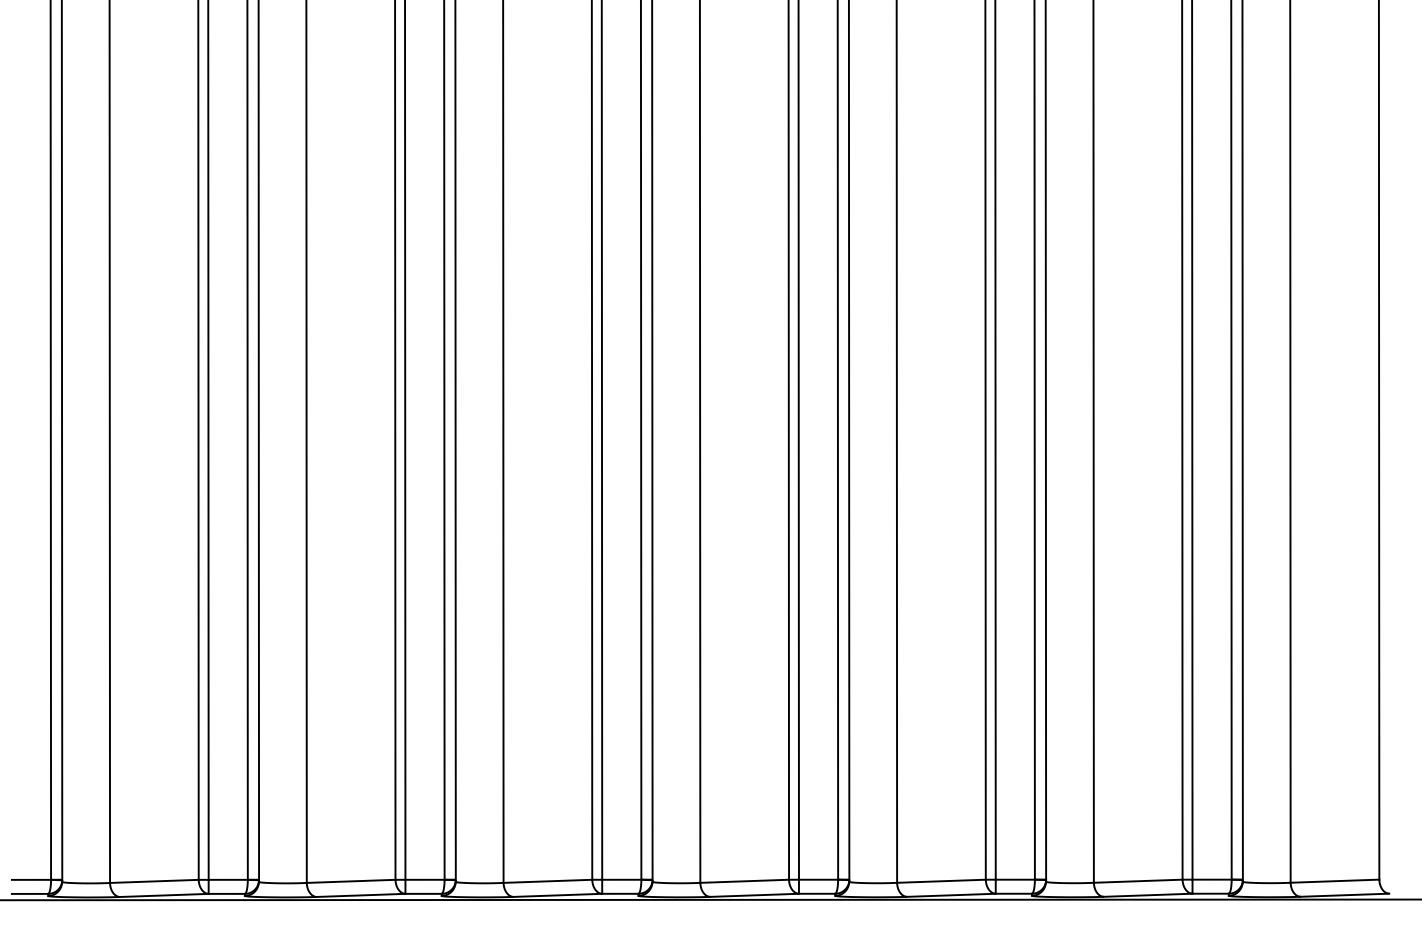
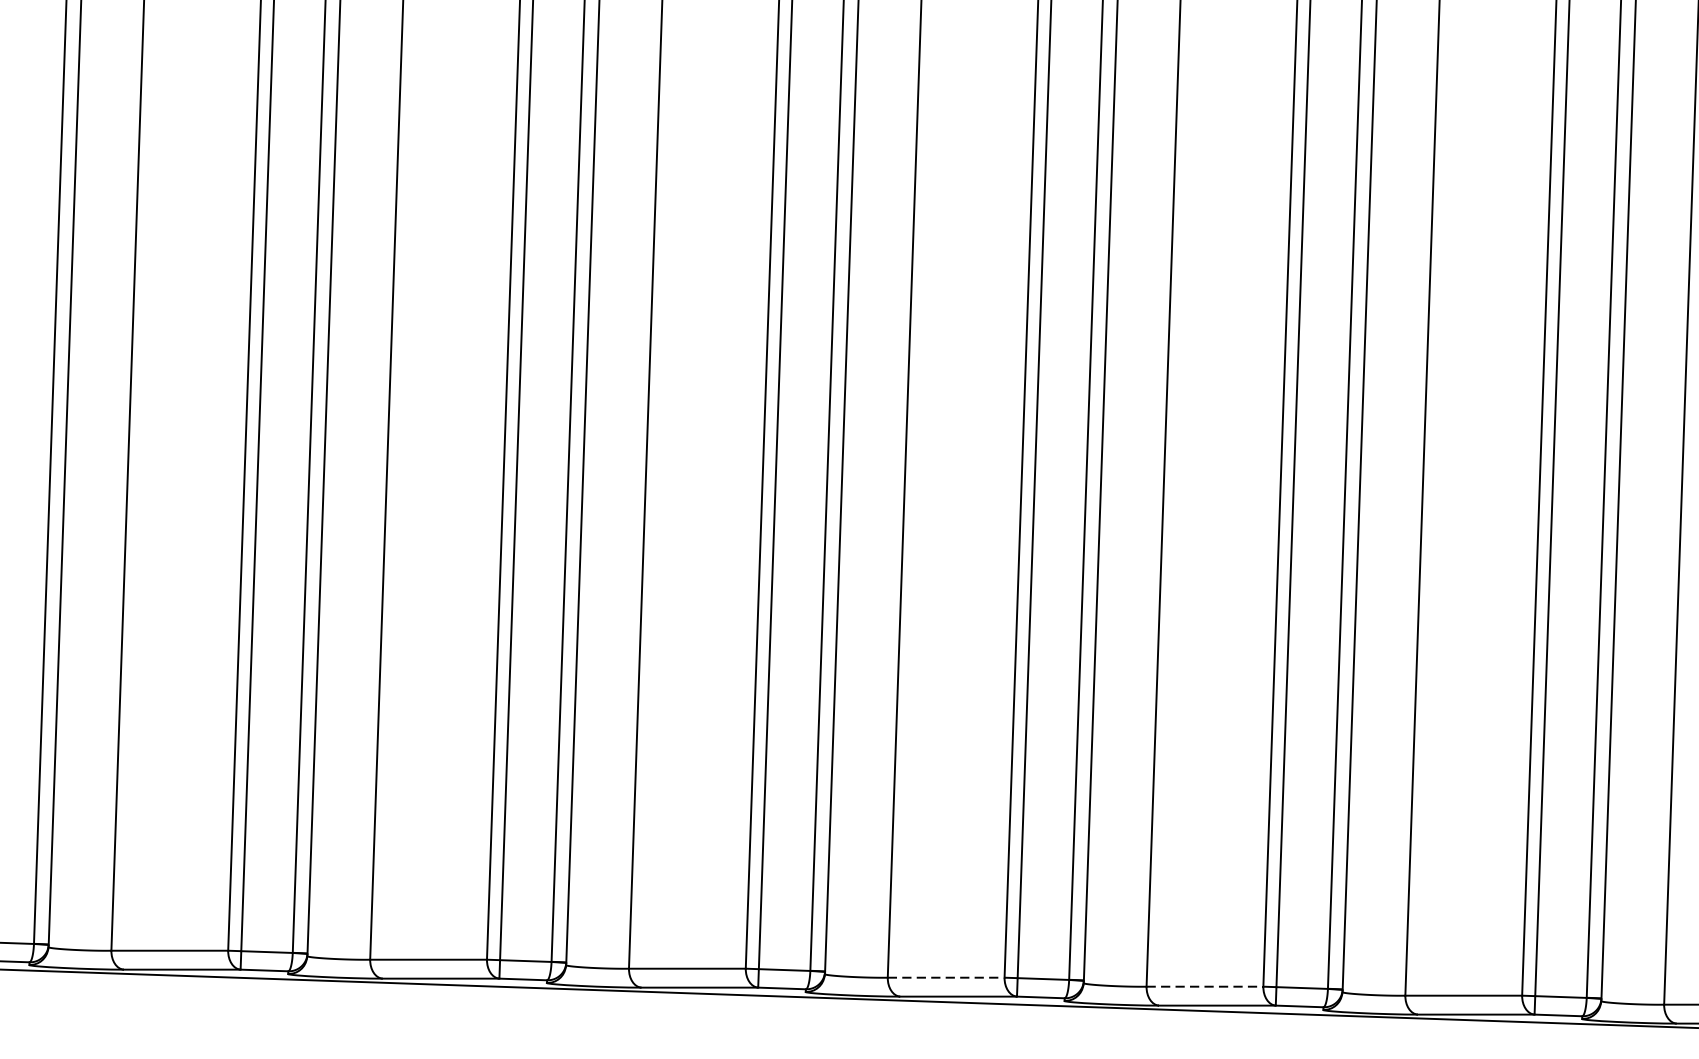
line: (745, 881) -> (947, 978), solid -> dashed
line: (941, 881) -> (1205, 987), solid -> dashed

